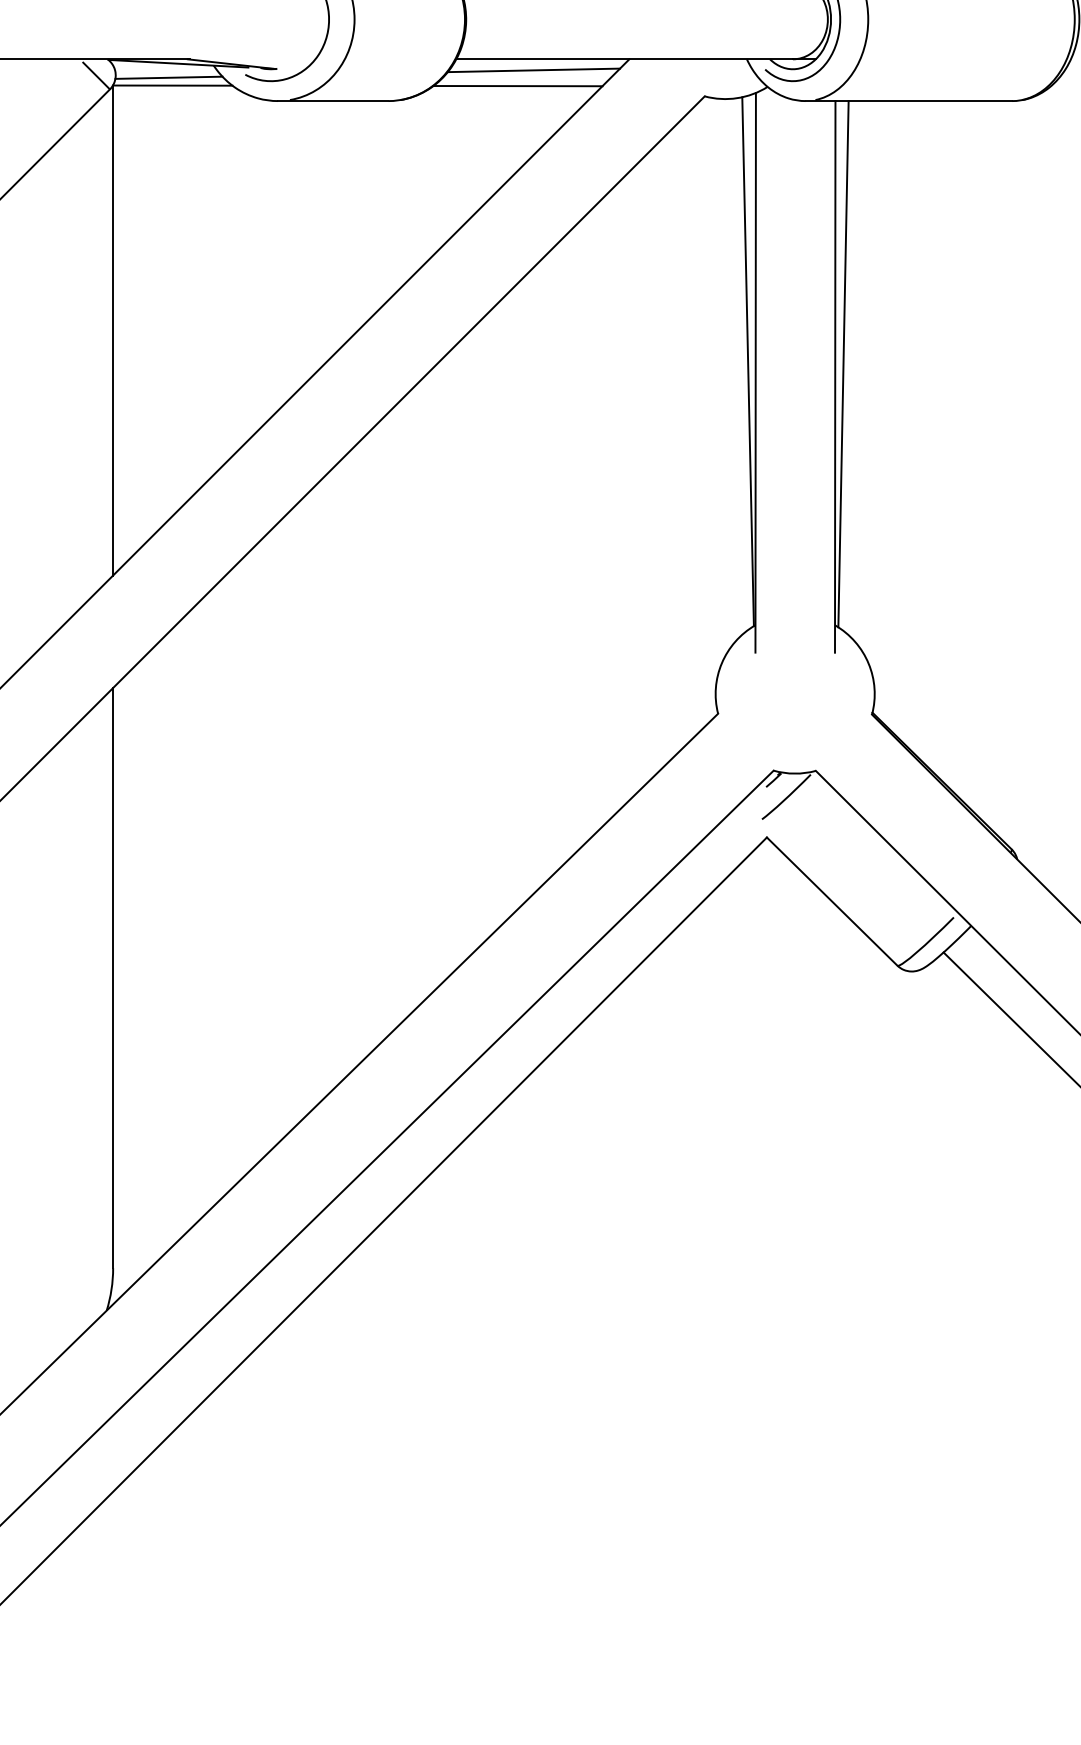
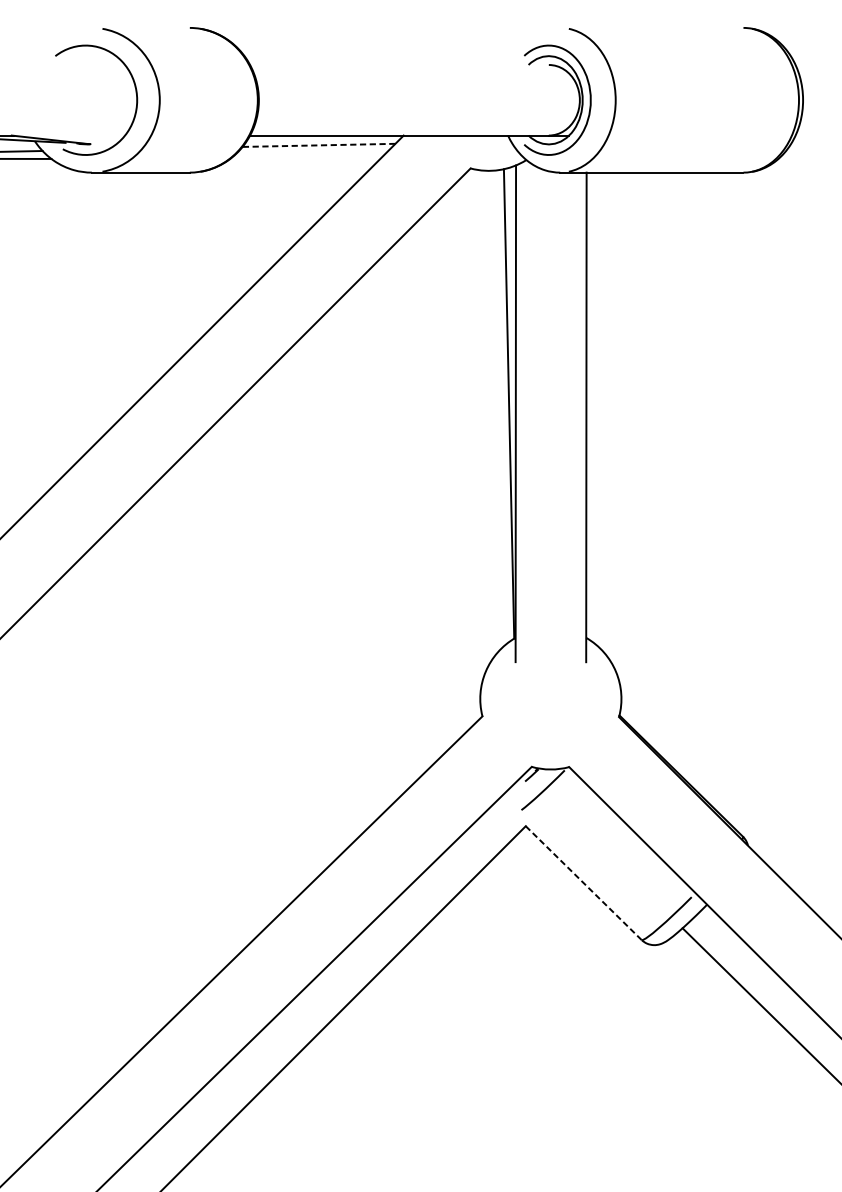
line: (533, 70) -> (318, 145), solid -> dashed
line: (517, 86) -> (304, 159), removed
line: (843, 364) -> (593, 406), removed
line: (832, 901) -> (583, 883), solid -> dashed

